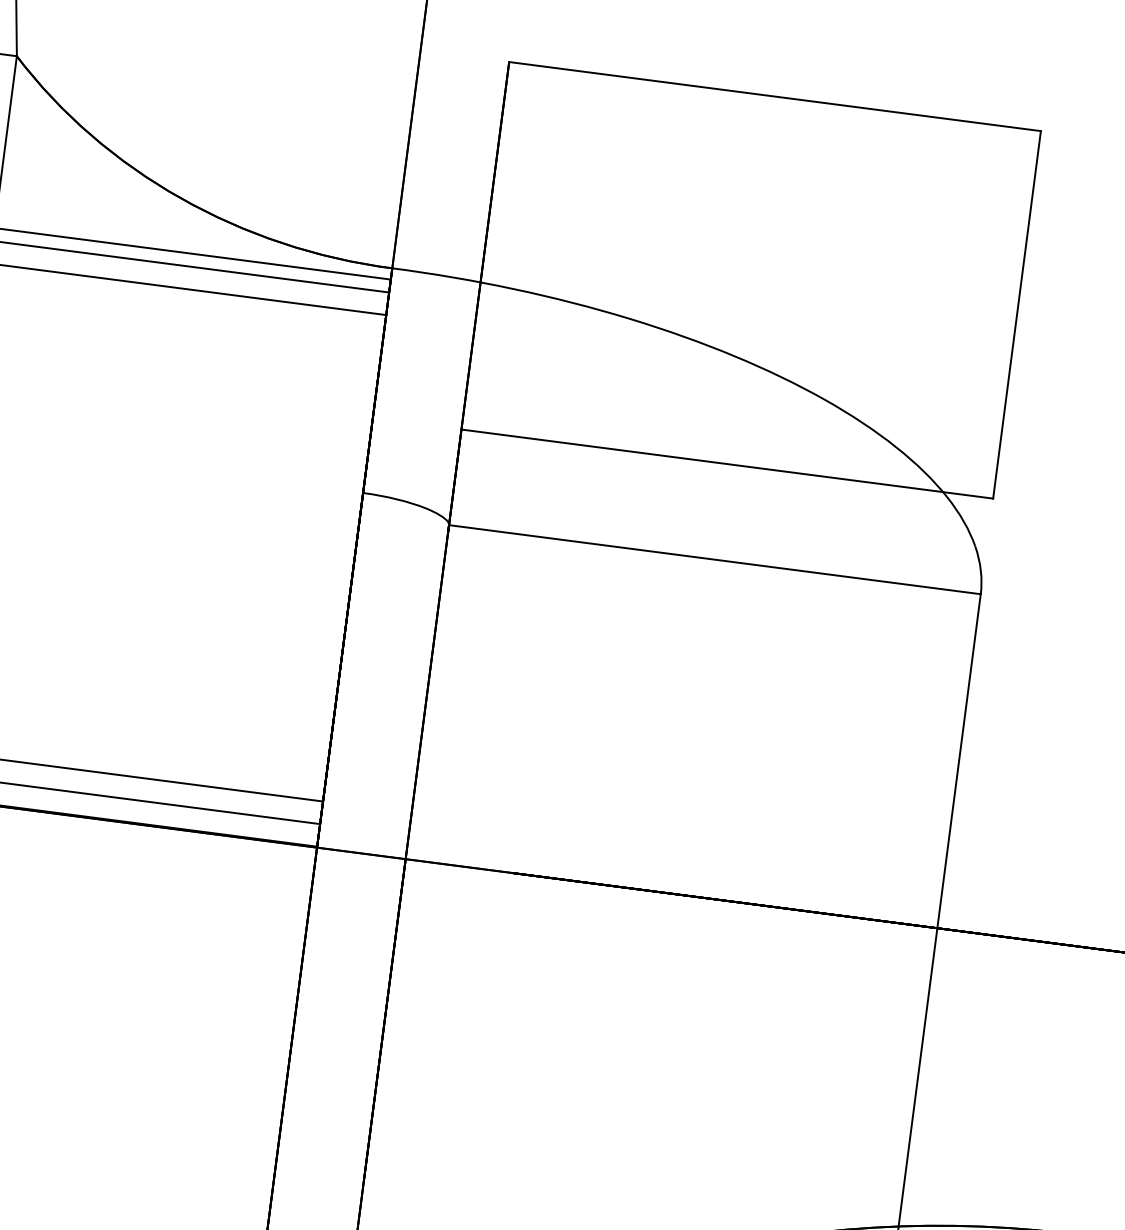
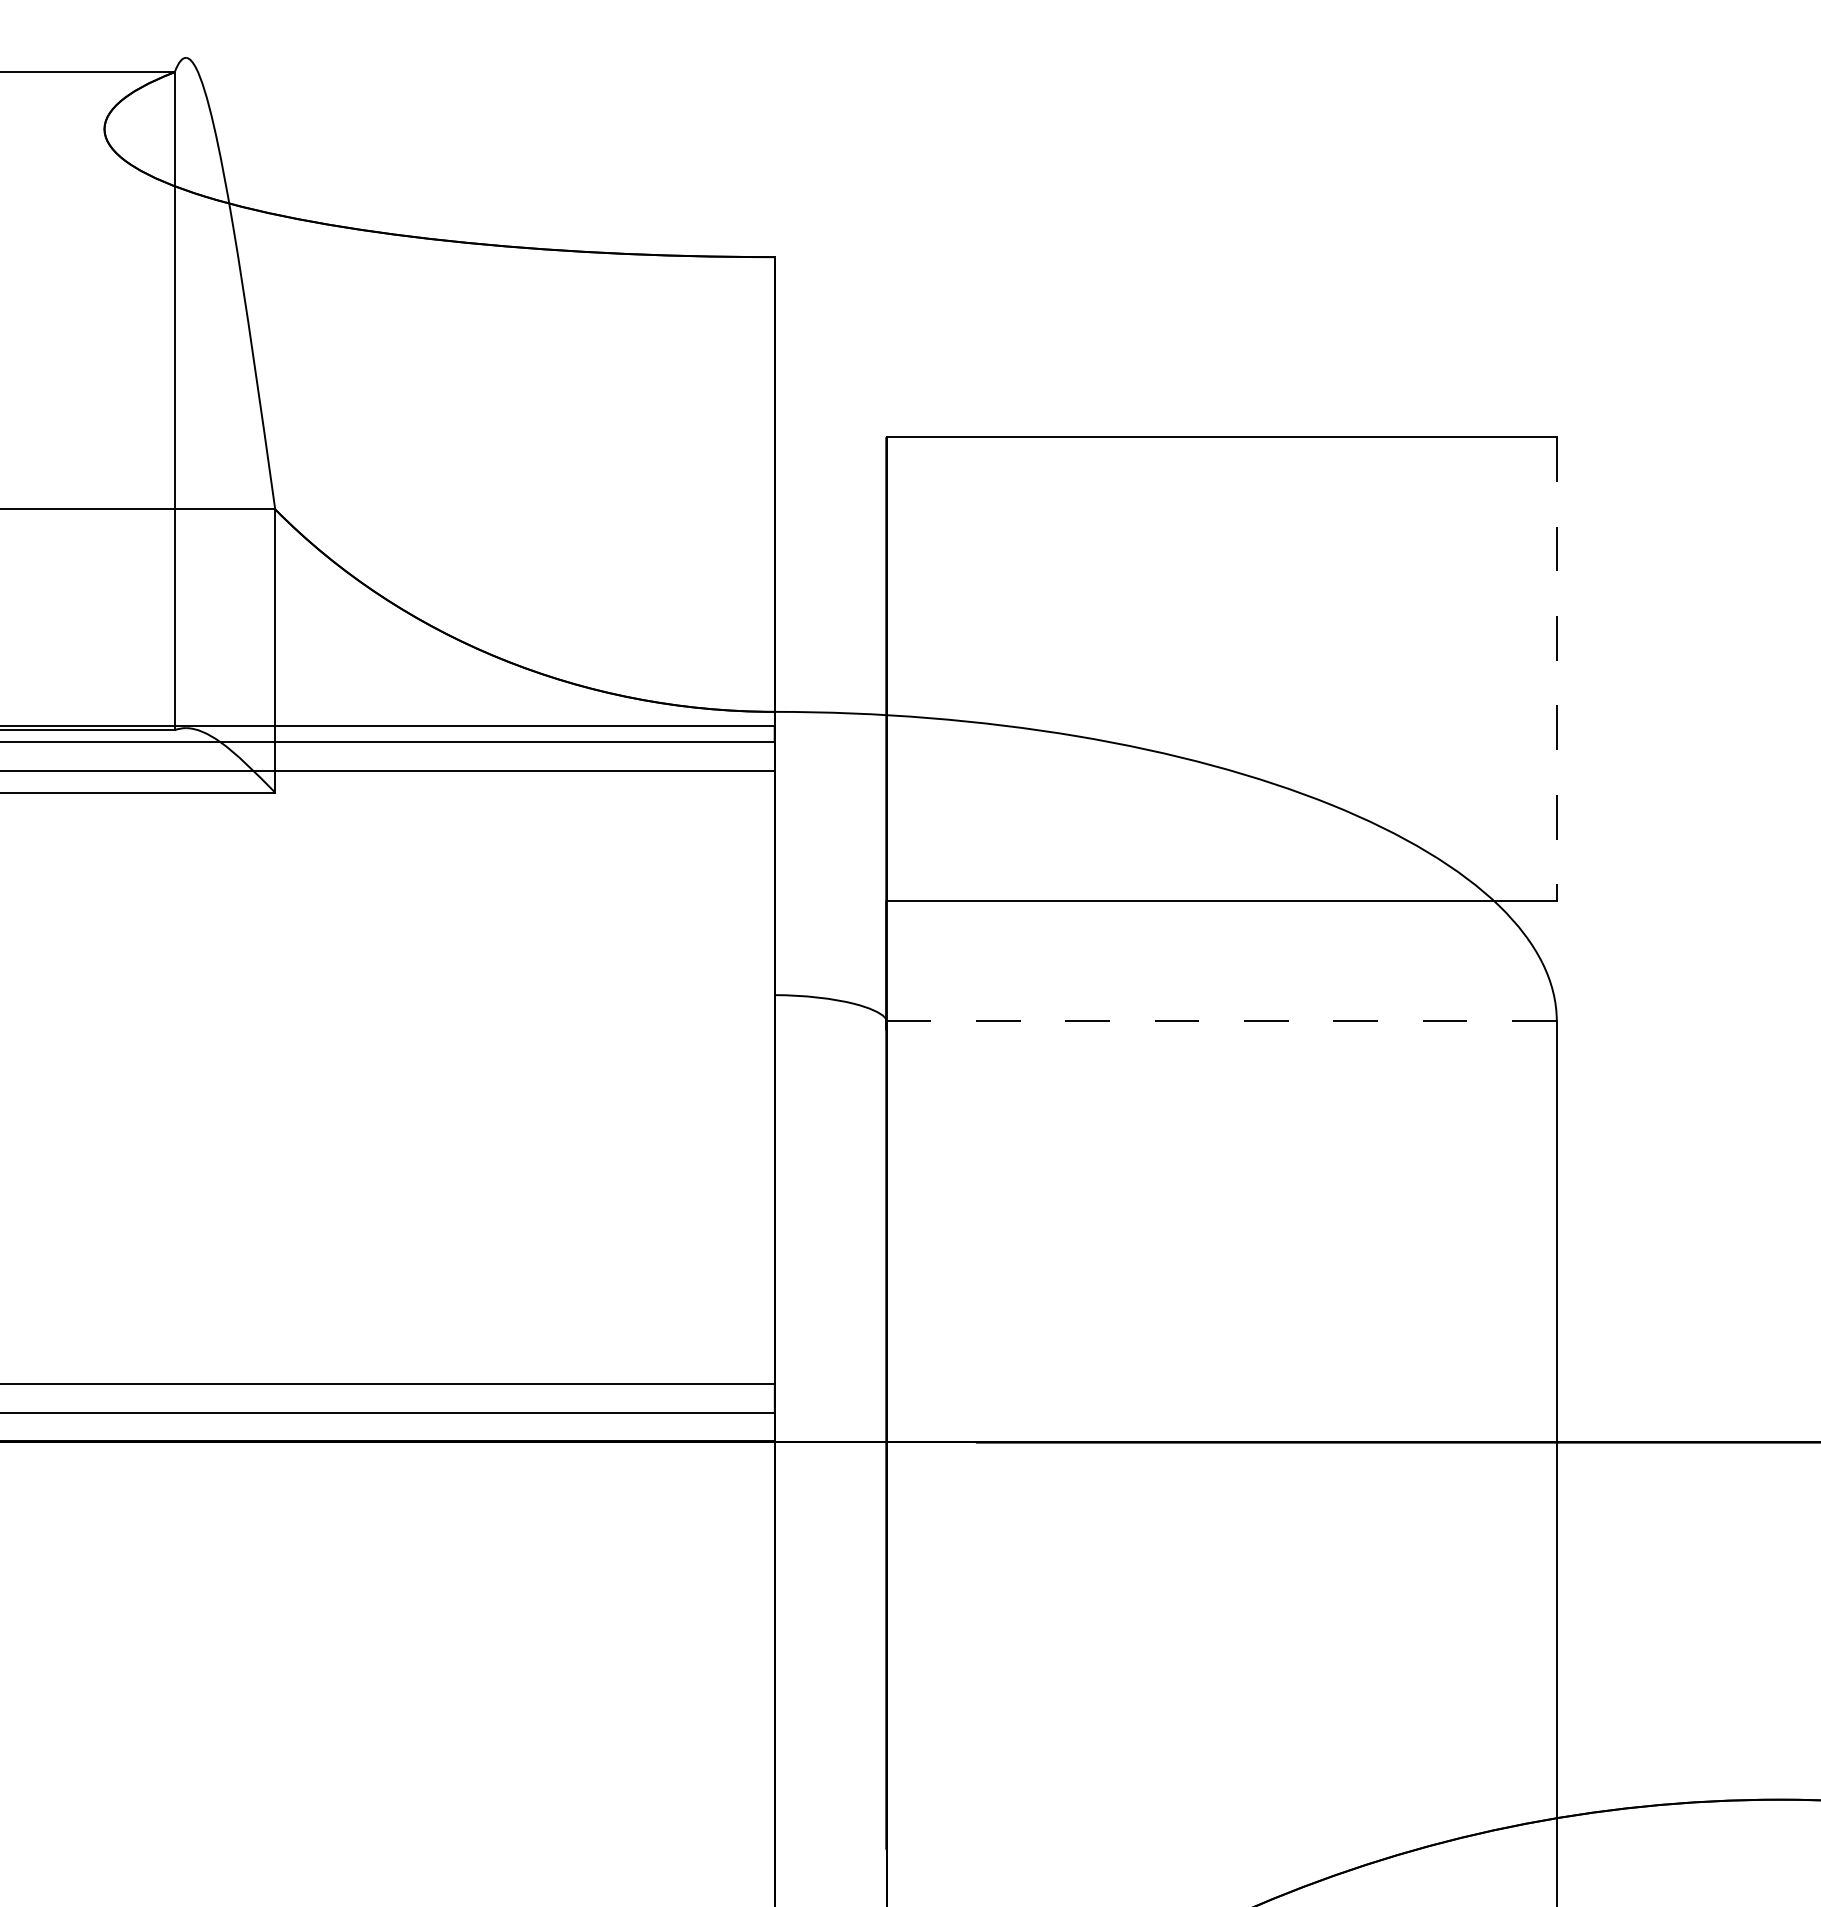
line: (1016, 314) -> (1556, 668), solid -> dashed
line: (714, 559) -> (1221, 1021), solid -> dashed

